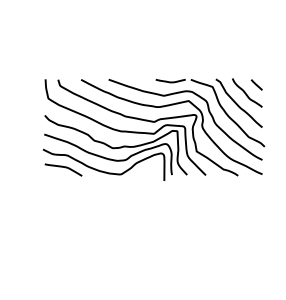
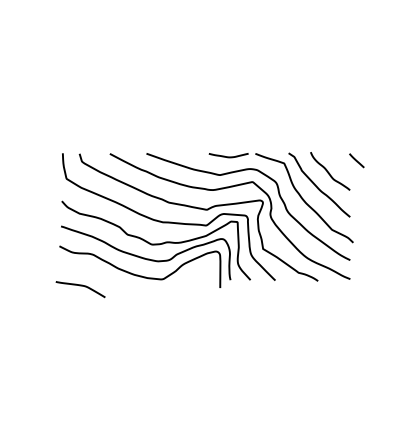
line: (256, 84) -> (356, 160), moved
curve: (63, 167) -> (80, 286), moved

